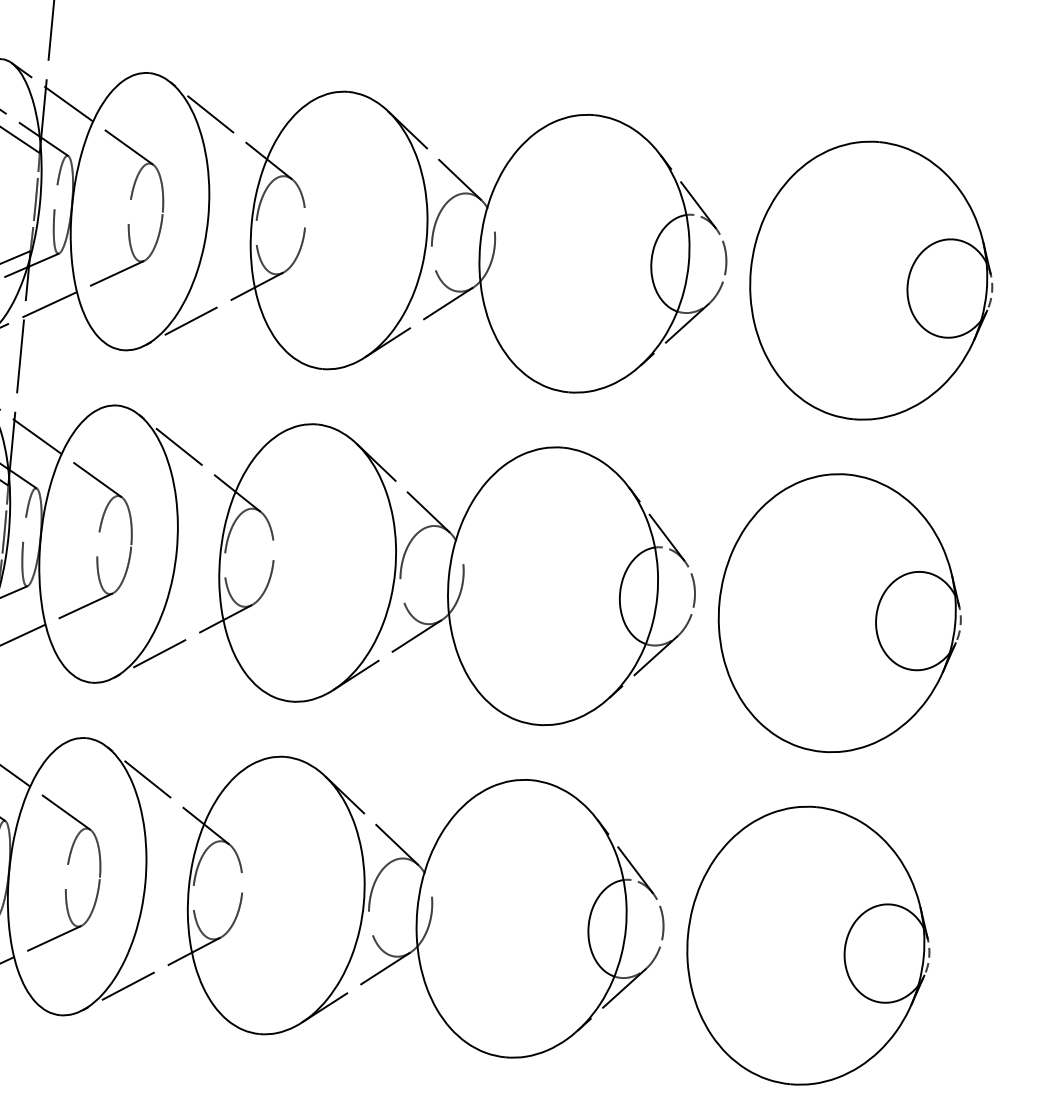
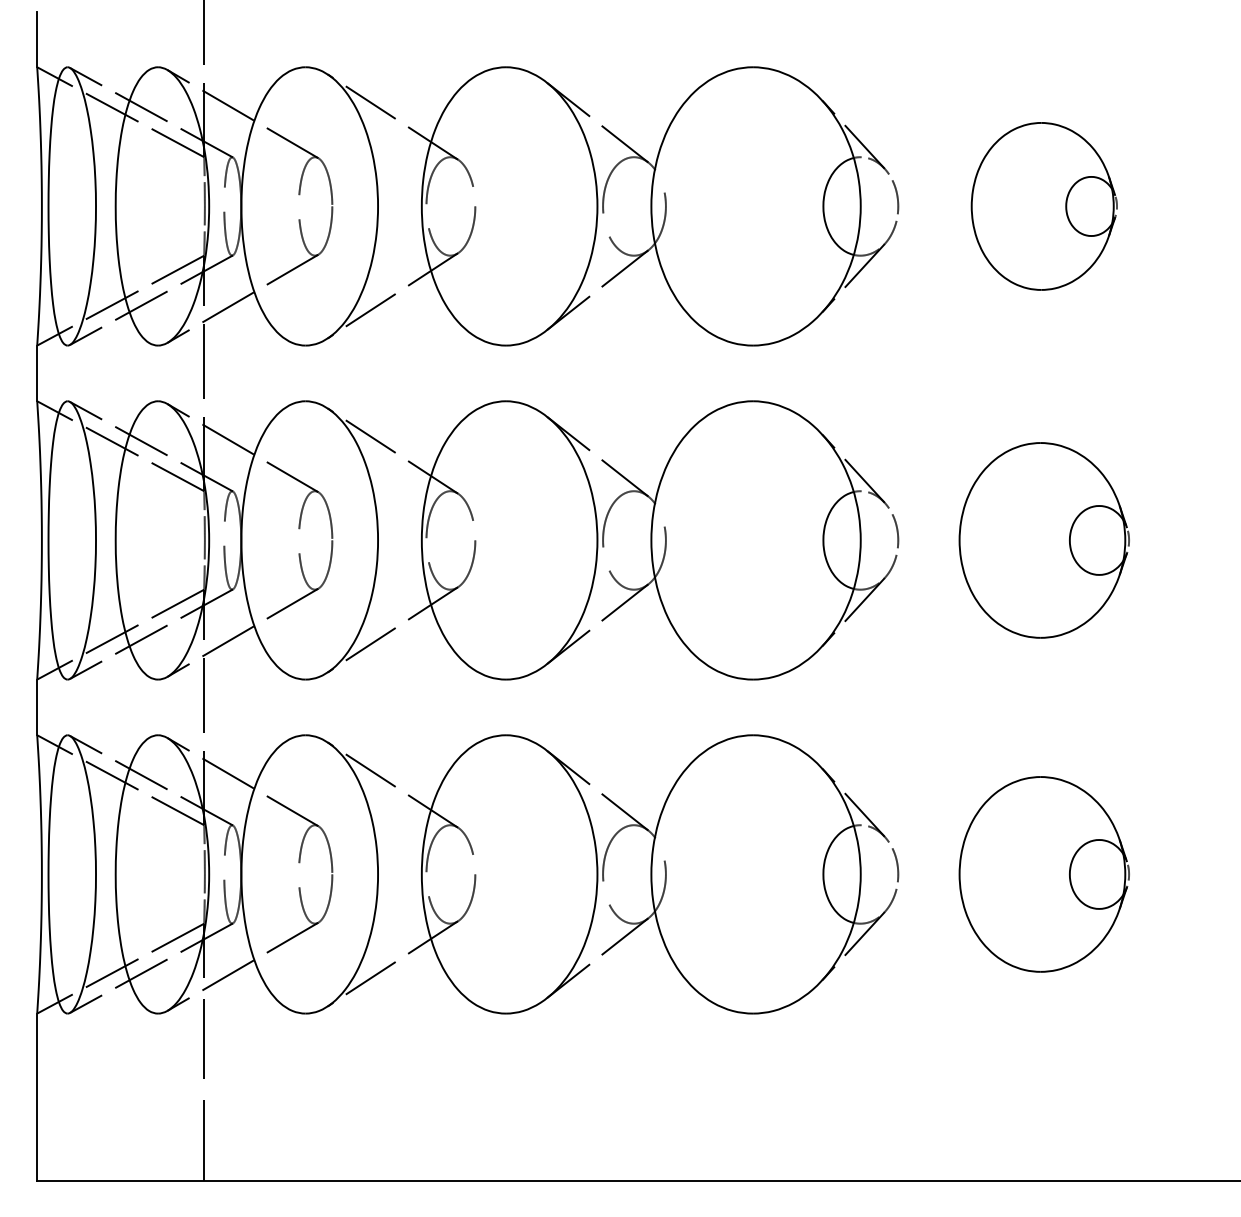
part: (871, 281) -> (1044, 206), size x0.6
part: (840, 613) -> (1044, 540), size x0.7
part: (808, 946) -> (1044, 874), size x0.7

